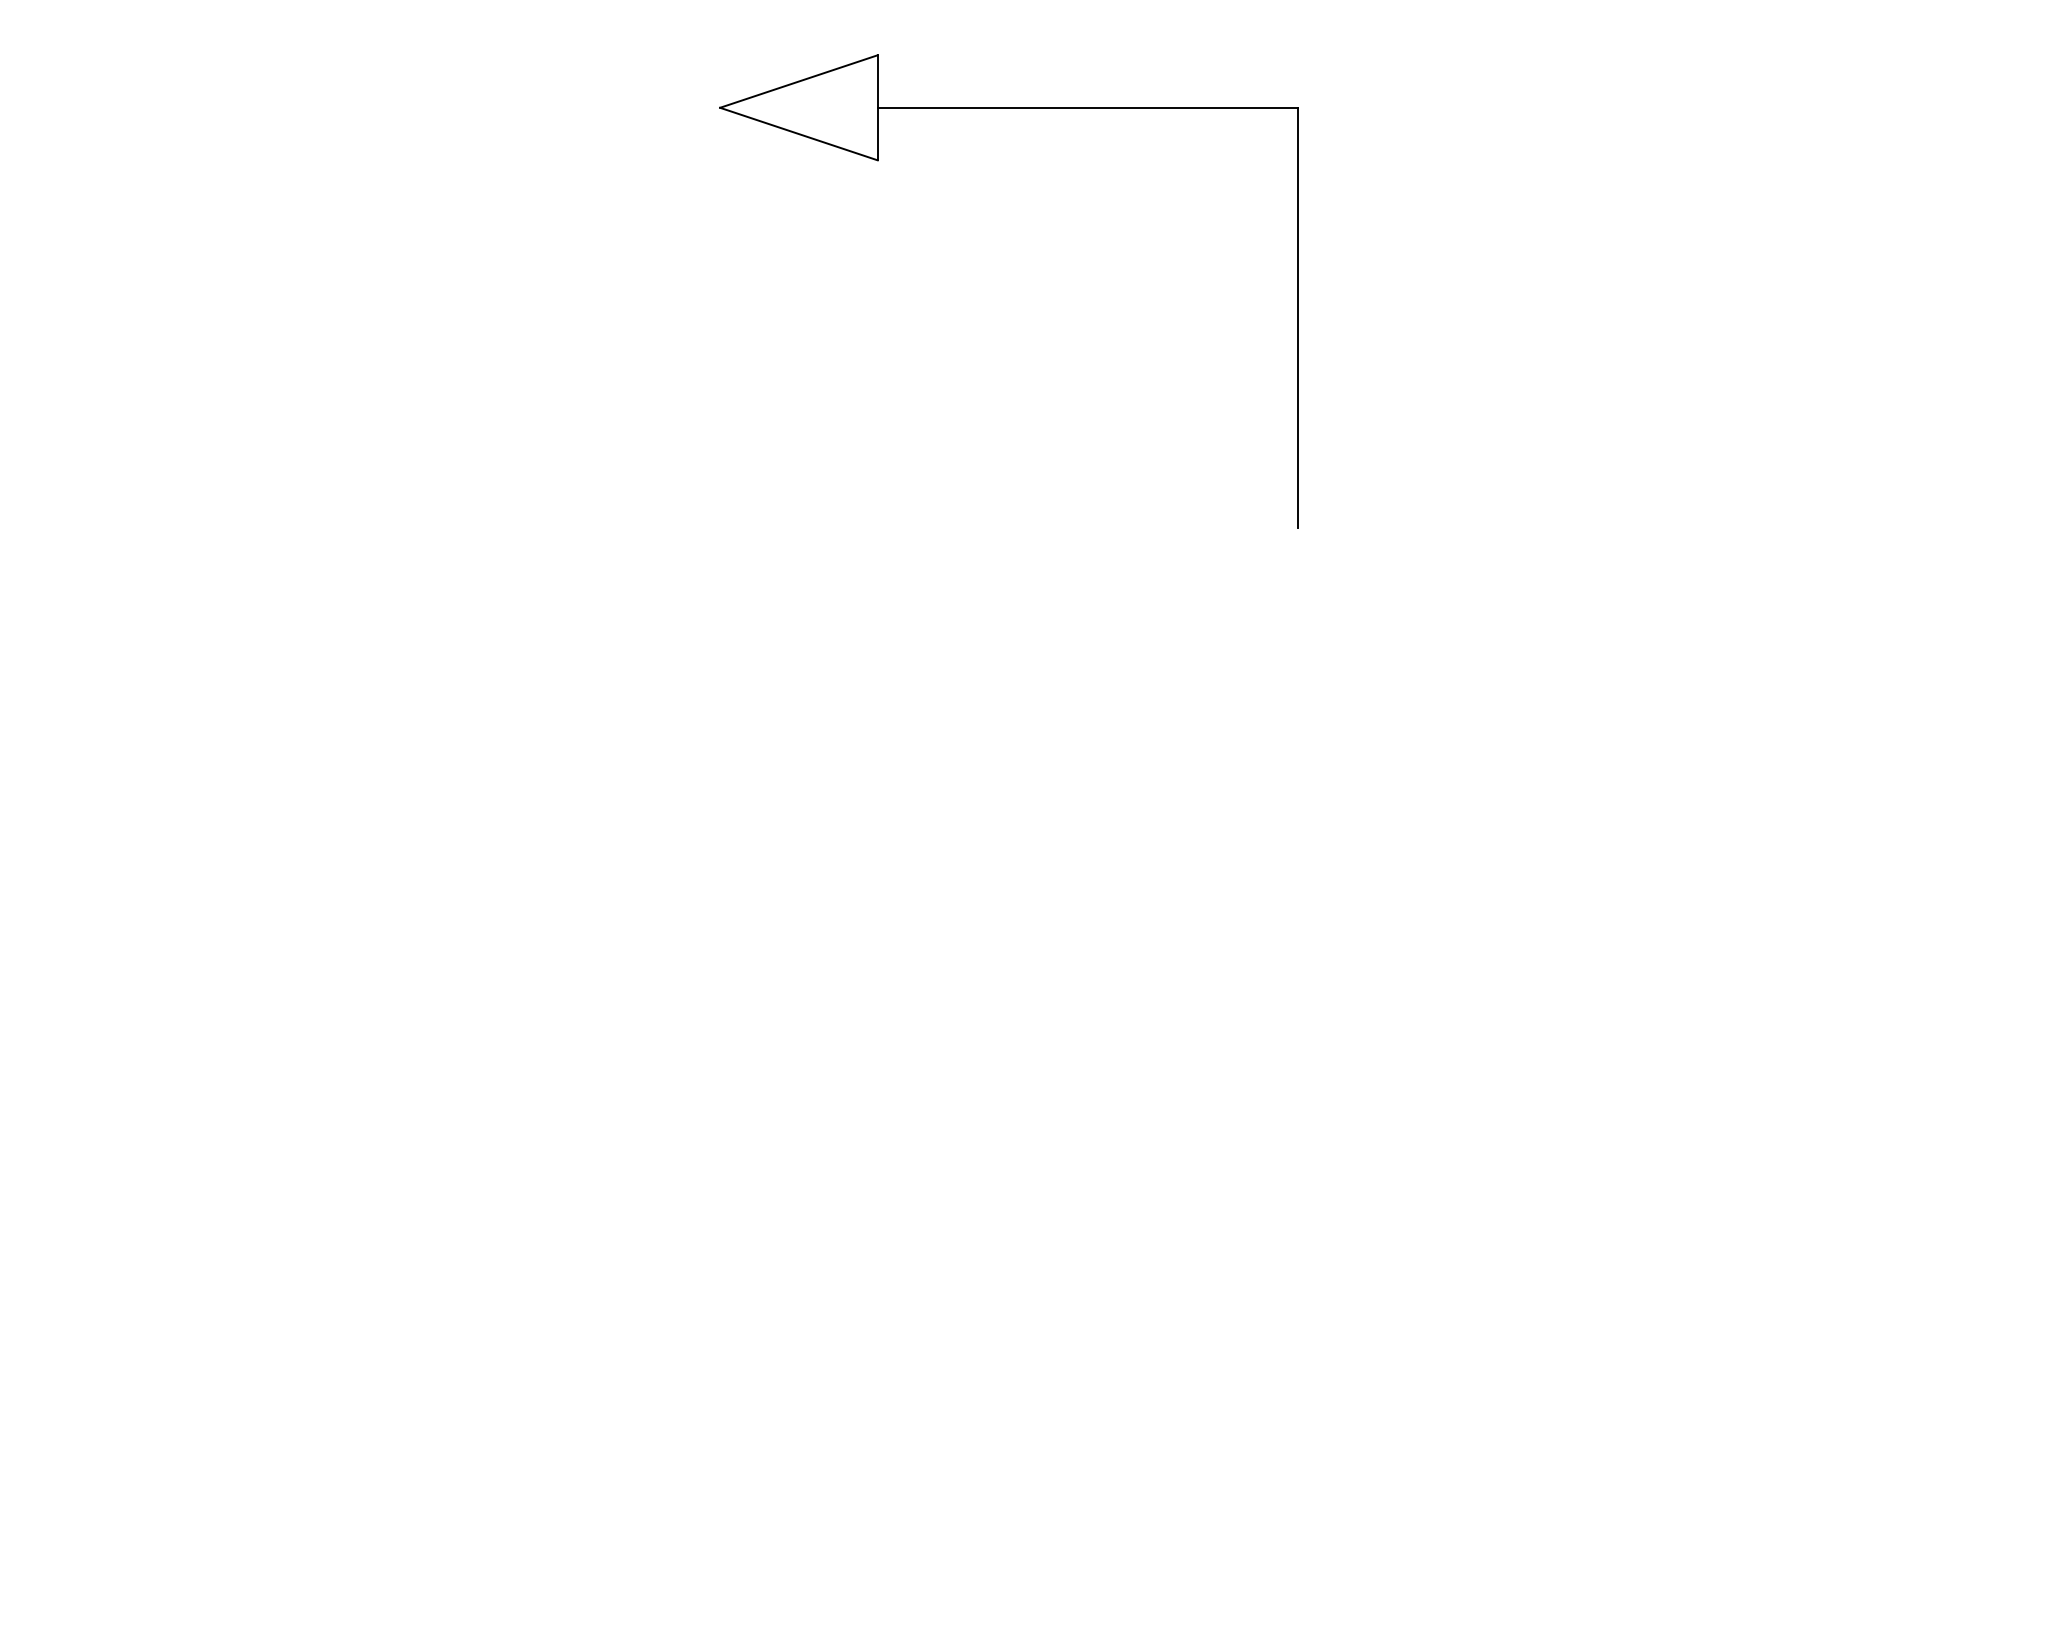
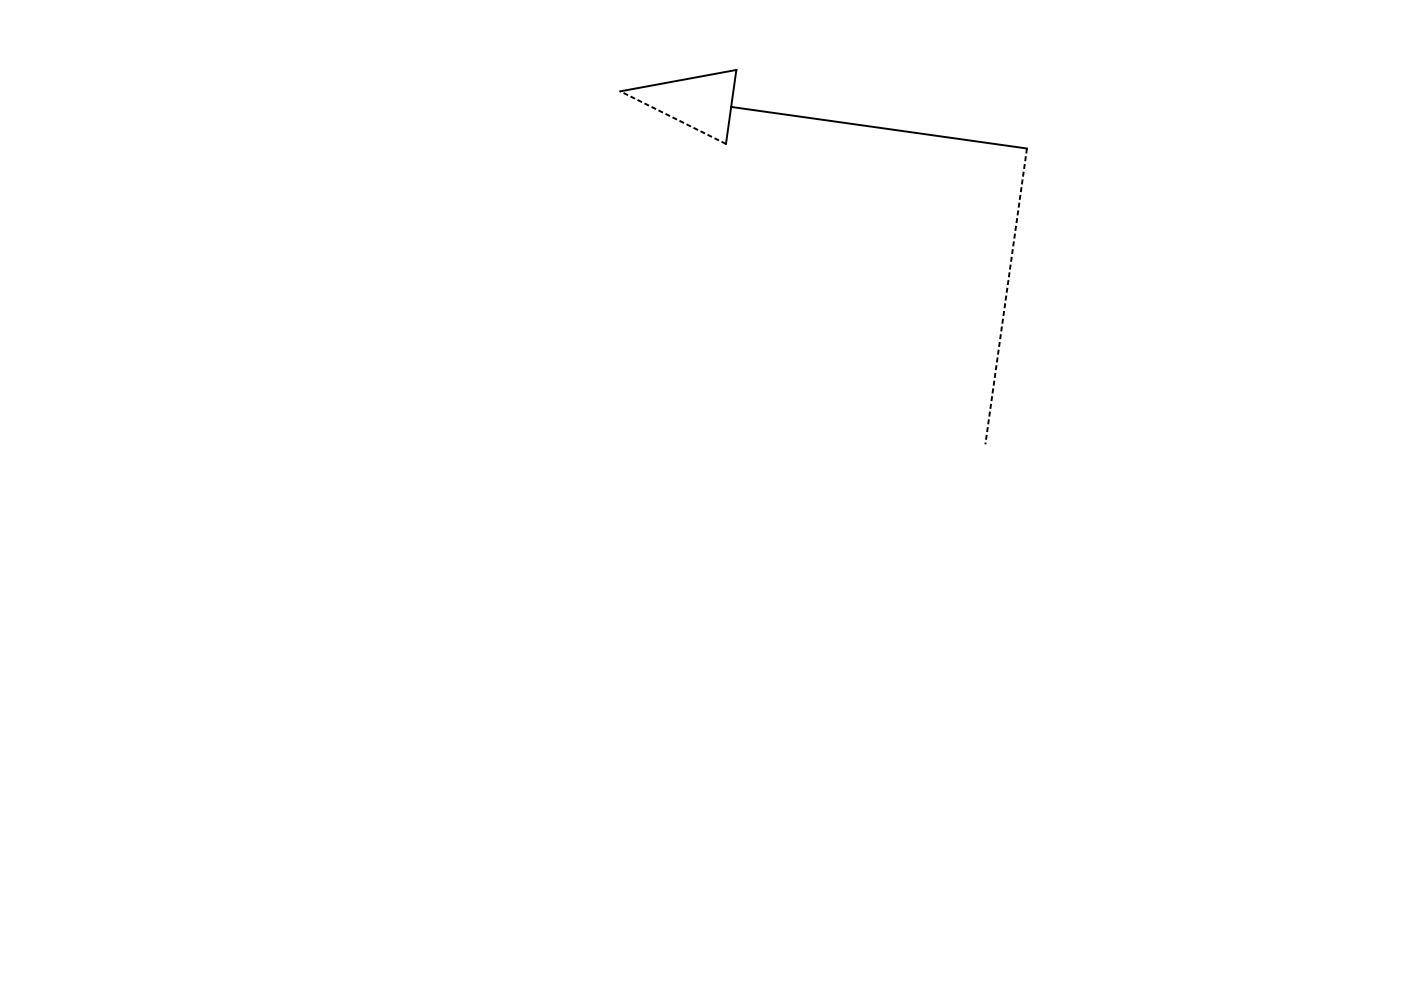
line: (798, 133) -> (672, 117), solid -> dashed
line: (1298, 318) -> (1006, 296), solid -> dashed

